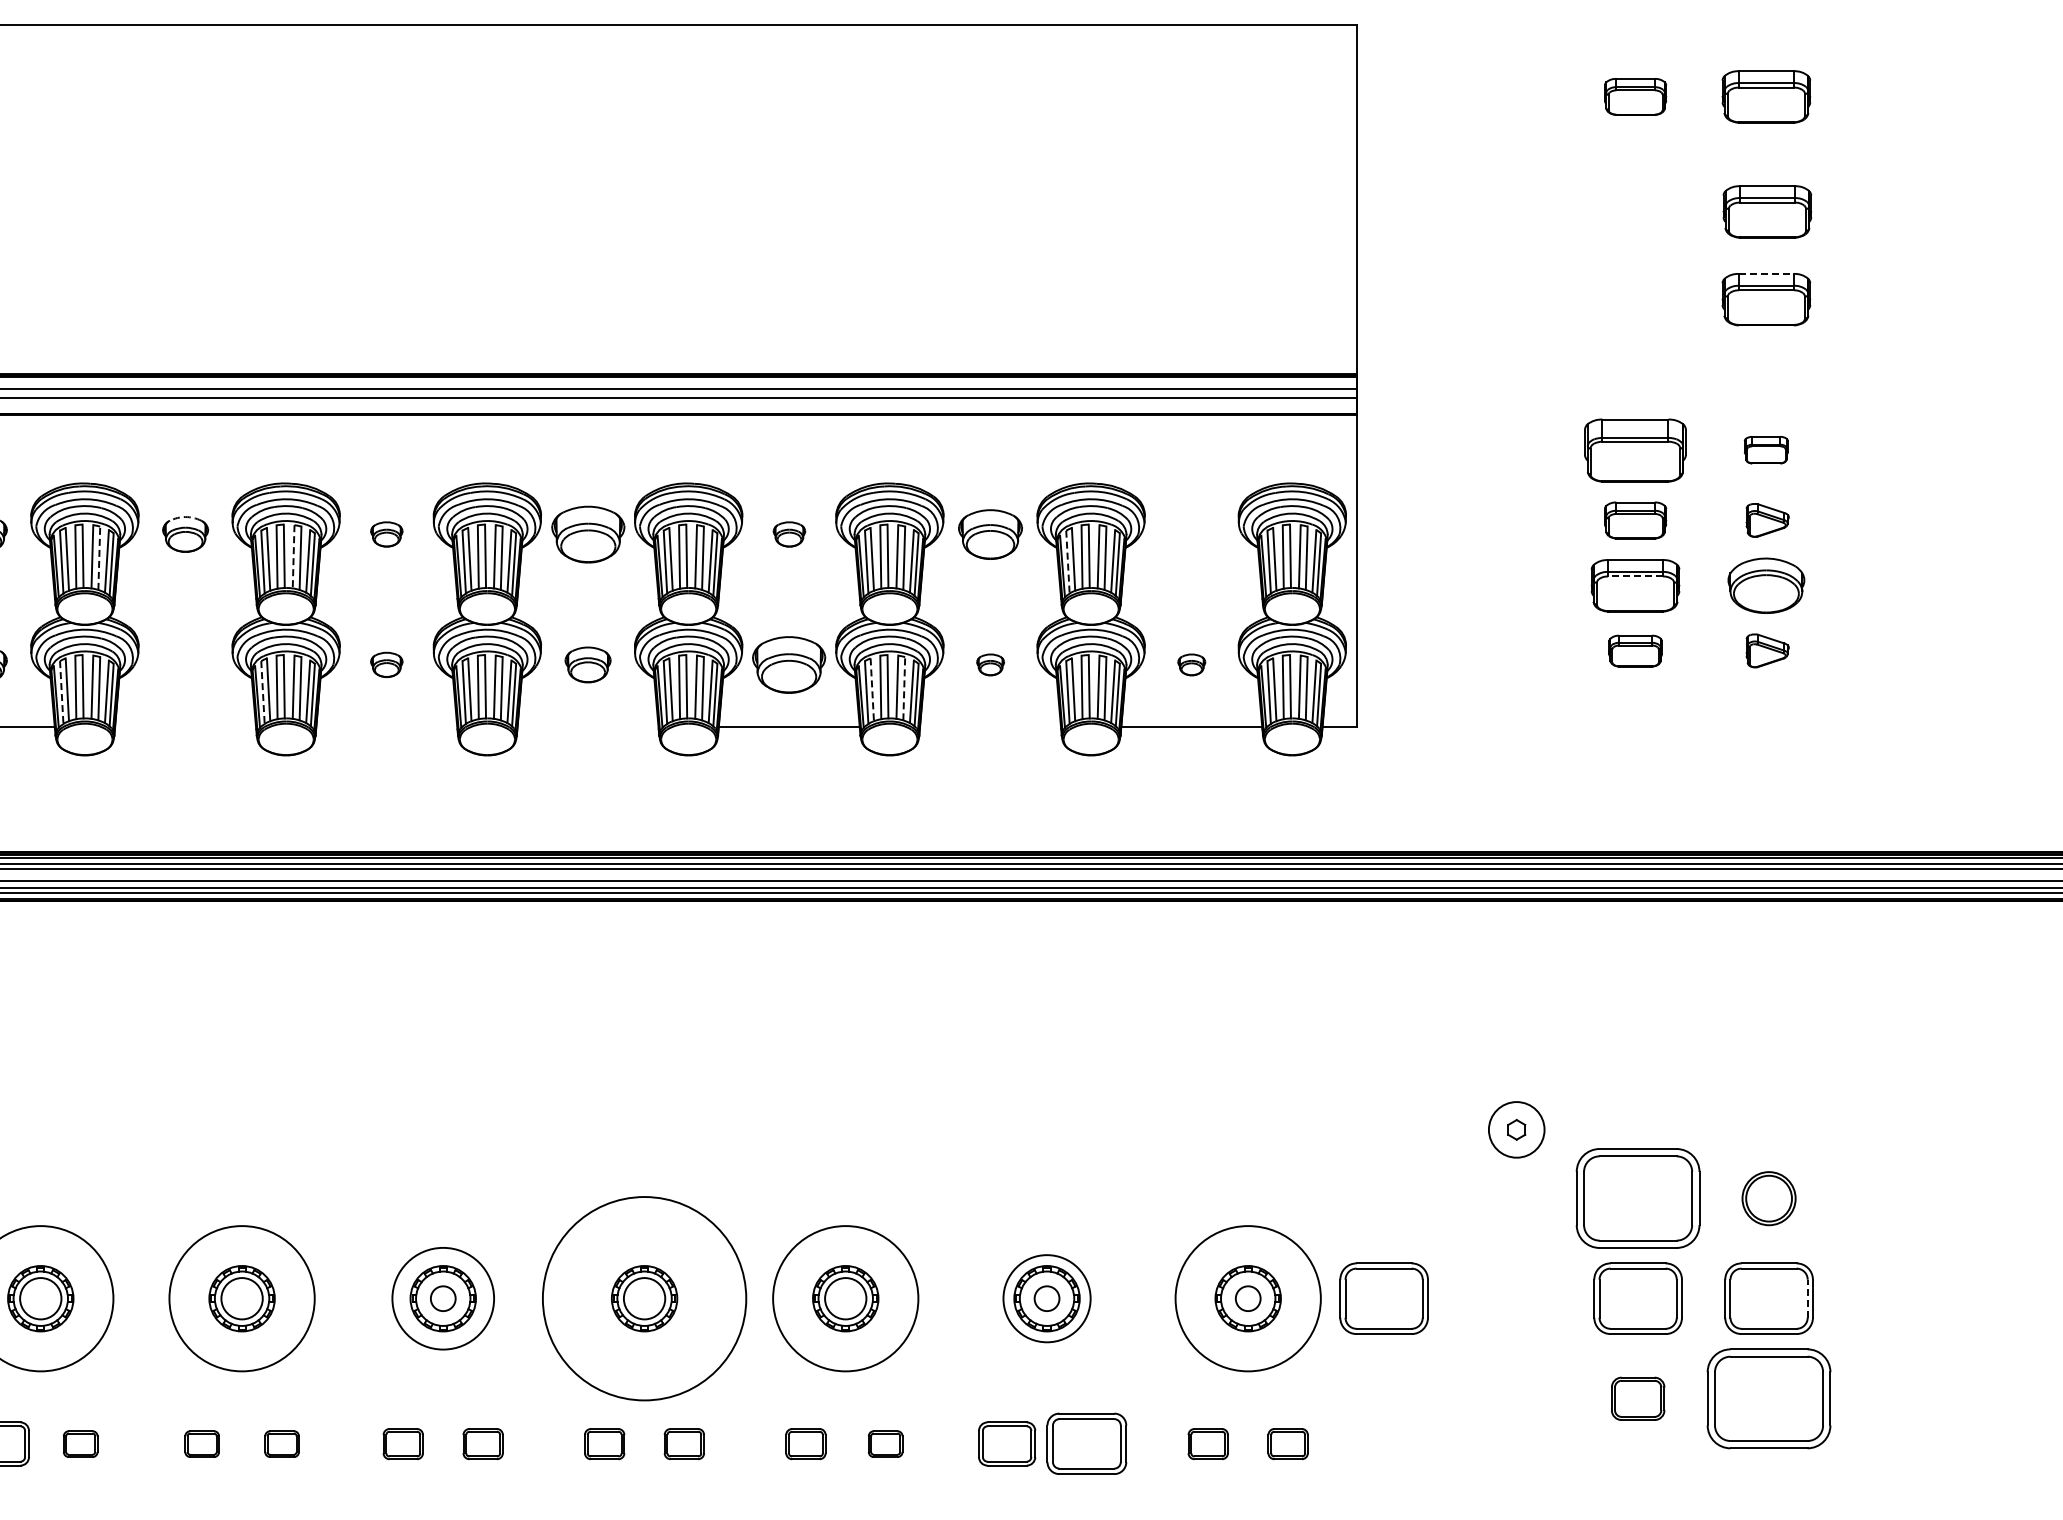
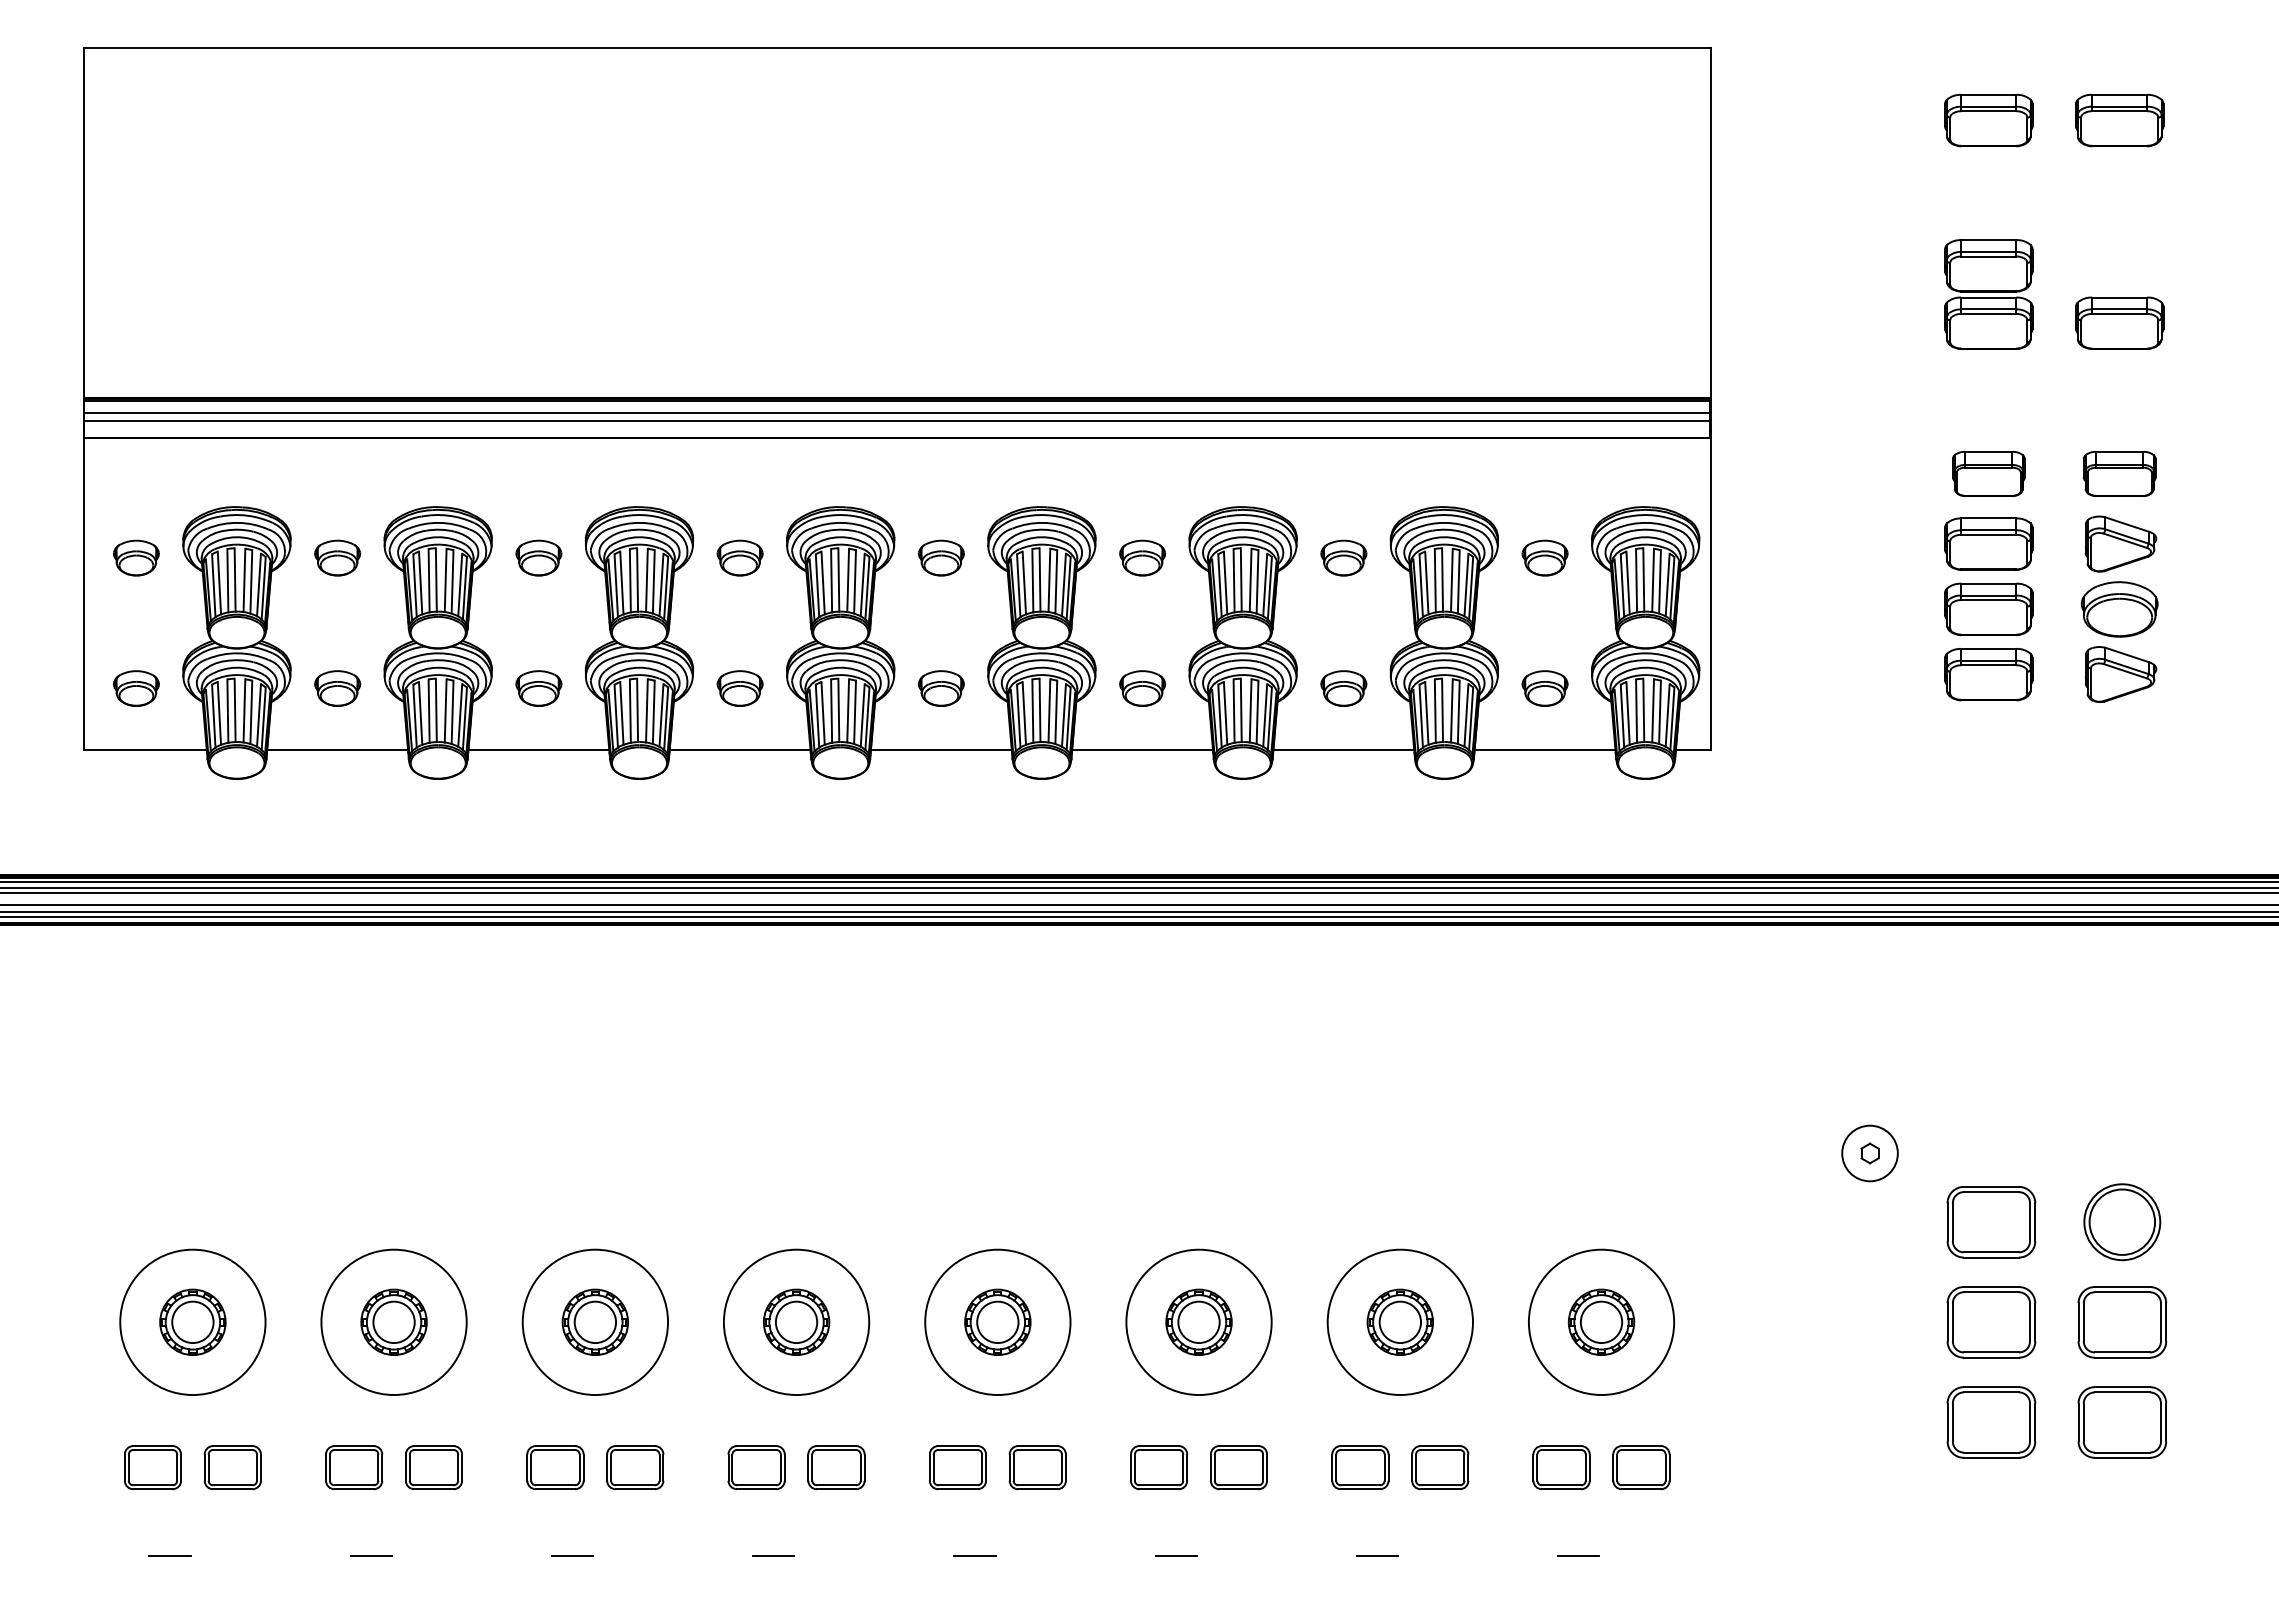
part: (1635, 96) -> (1988, 120), size x1.43
part: (1767, 211) -> (2120, 235), removed
part: (1635, 270) -> (1988, 294), added
line: (1767, 273) -> (2120, 297), dashed -> solid
part: (1635, 449) -> (1988, 473), size x0.71
part: (1766, 449) -> (2119, 473), size x1.67
arc: (185, 516) -> (538, 540), dashed -> solid
part: (1635, 519) -> (1988, 543), size x1.43
part: (1767, 519) -> (2120, 543), size x1.67
part: (386, 533) -> (739, 557), size x1.43
part: (587, 533) -> (940, 557), size x0.62
part: (789, 533) -> (1142, 557), size x1.43
part: (990, 533) -> (1343, 557), size x0.71
part: (1191, 533) -> (1544, 557), added
line: (293, 556) -> (646, 580), dashed -> solid
line: (99, 557) -> (452, 581), dashed -> solid
line: (1068, 562) -> (1421, 586), dashed -> solid
line: (1635, 576) -> (1988, 600), dashed -> solid
part: (1635, 650) -> (1988, 674), size x1.67
part: (1767, 650) -> (2120, 674), size x1.67
part: (185, 664) -> (538, 688), added
part: (386, 664) -> (739, 688), size x1.43
part: (789, 664) -> (1142, 688), size x0.62
part: (990, 664) -> (1343, 688), size x1.67
part: (1191, 664) -> (1544, 688), size x1.67
line: (904, 688) -> (1257, 712), dashed -> solid
line: (872, 689) -> (1225, 713), dashed -> solid
line: (62, 692) -> (415, 716), dashed -> solid
line: (263, 692) -> (616, 716), dashed -> solid
line: (185, 726) -> (538, 750), added
line: (386, 726) -> (739, 750), added
line: (587, 726) -> (940, 750), added
line: (990, 726) -> (1343, 750), added
part: (1638, 1198) -> (1991, 1222), size x0.71
part: (1769, 1198) -> (2122, 1222), size x1.43
circle: (443, 1298) -> (796, 1322), size x1.43
circle: (443, 1298) -> (796, 1322), size x1.67
circle: (644, 1298) -> (997, 1322), size x0.71
circle: (1046, 1298) -> (1399, 1322), size x1.67
circle: (1047, 1298) -> (1400, 1322), size x1.67
circle: (1248, 1298) -> (1601, 1322), size x1.67
part: (1384, 1298) -> (1737, 1322), removed
line: (1808, 1298) -> (2161, 1322), dashed -> solid
part: (1638, 1398) -> (1991, 1422), size x1.67
part: (1769, 1398) -> (2122, 1422), size x0.71
part: (80, 1443) -> (433, 1467), size x1.67
part: (202, 1443) -> (555, 1467), size x1.67
part: (282, 1443) -> (635, 1467), size x1.67
part: (403, 1443) -> (756, 1467), size x1.43
part: (483, 1443) -> (836, 1467), size x1.43
part: (604, 1443) -> (957, 1467), size x1.43
part: (684, 1443) -> (1037, 1467), size x1.43
part: (806, 1443) -> (1159, 1467), size x1.43
part: (885, 1443) -> (1238, 1467), size x1.67
part: (1087, 1443) -> (1440, 1467), size x0.71
part: (1208, 1443) -> (1561, 1467), size x1.43
part: (1288, 1443) -> (1641, 1467), size x1.43

